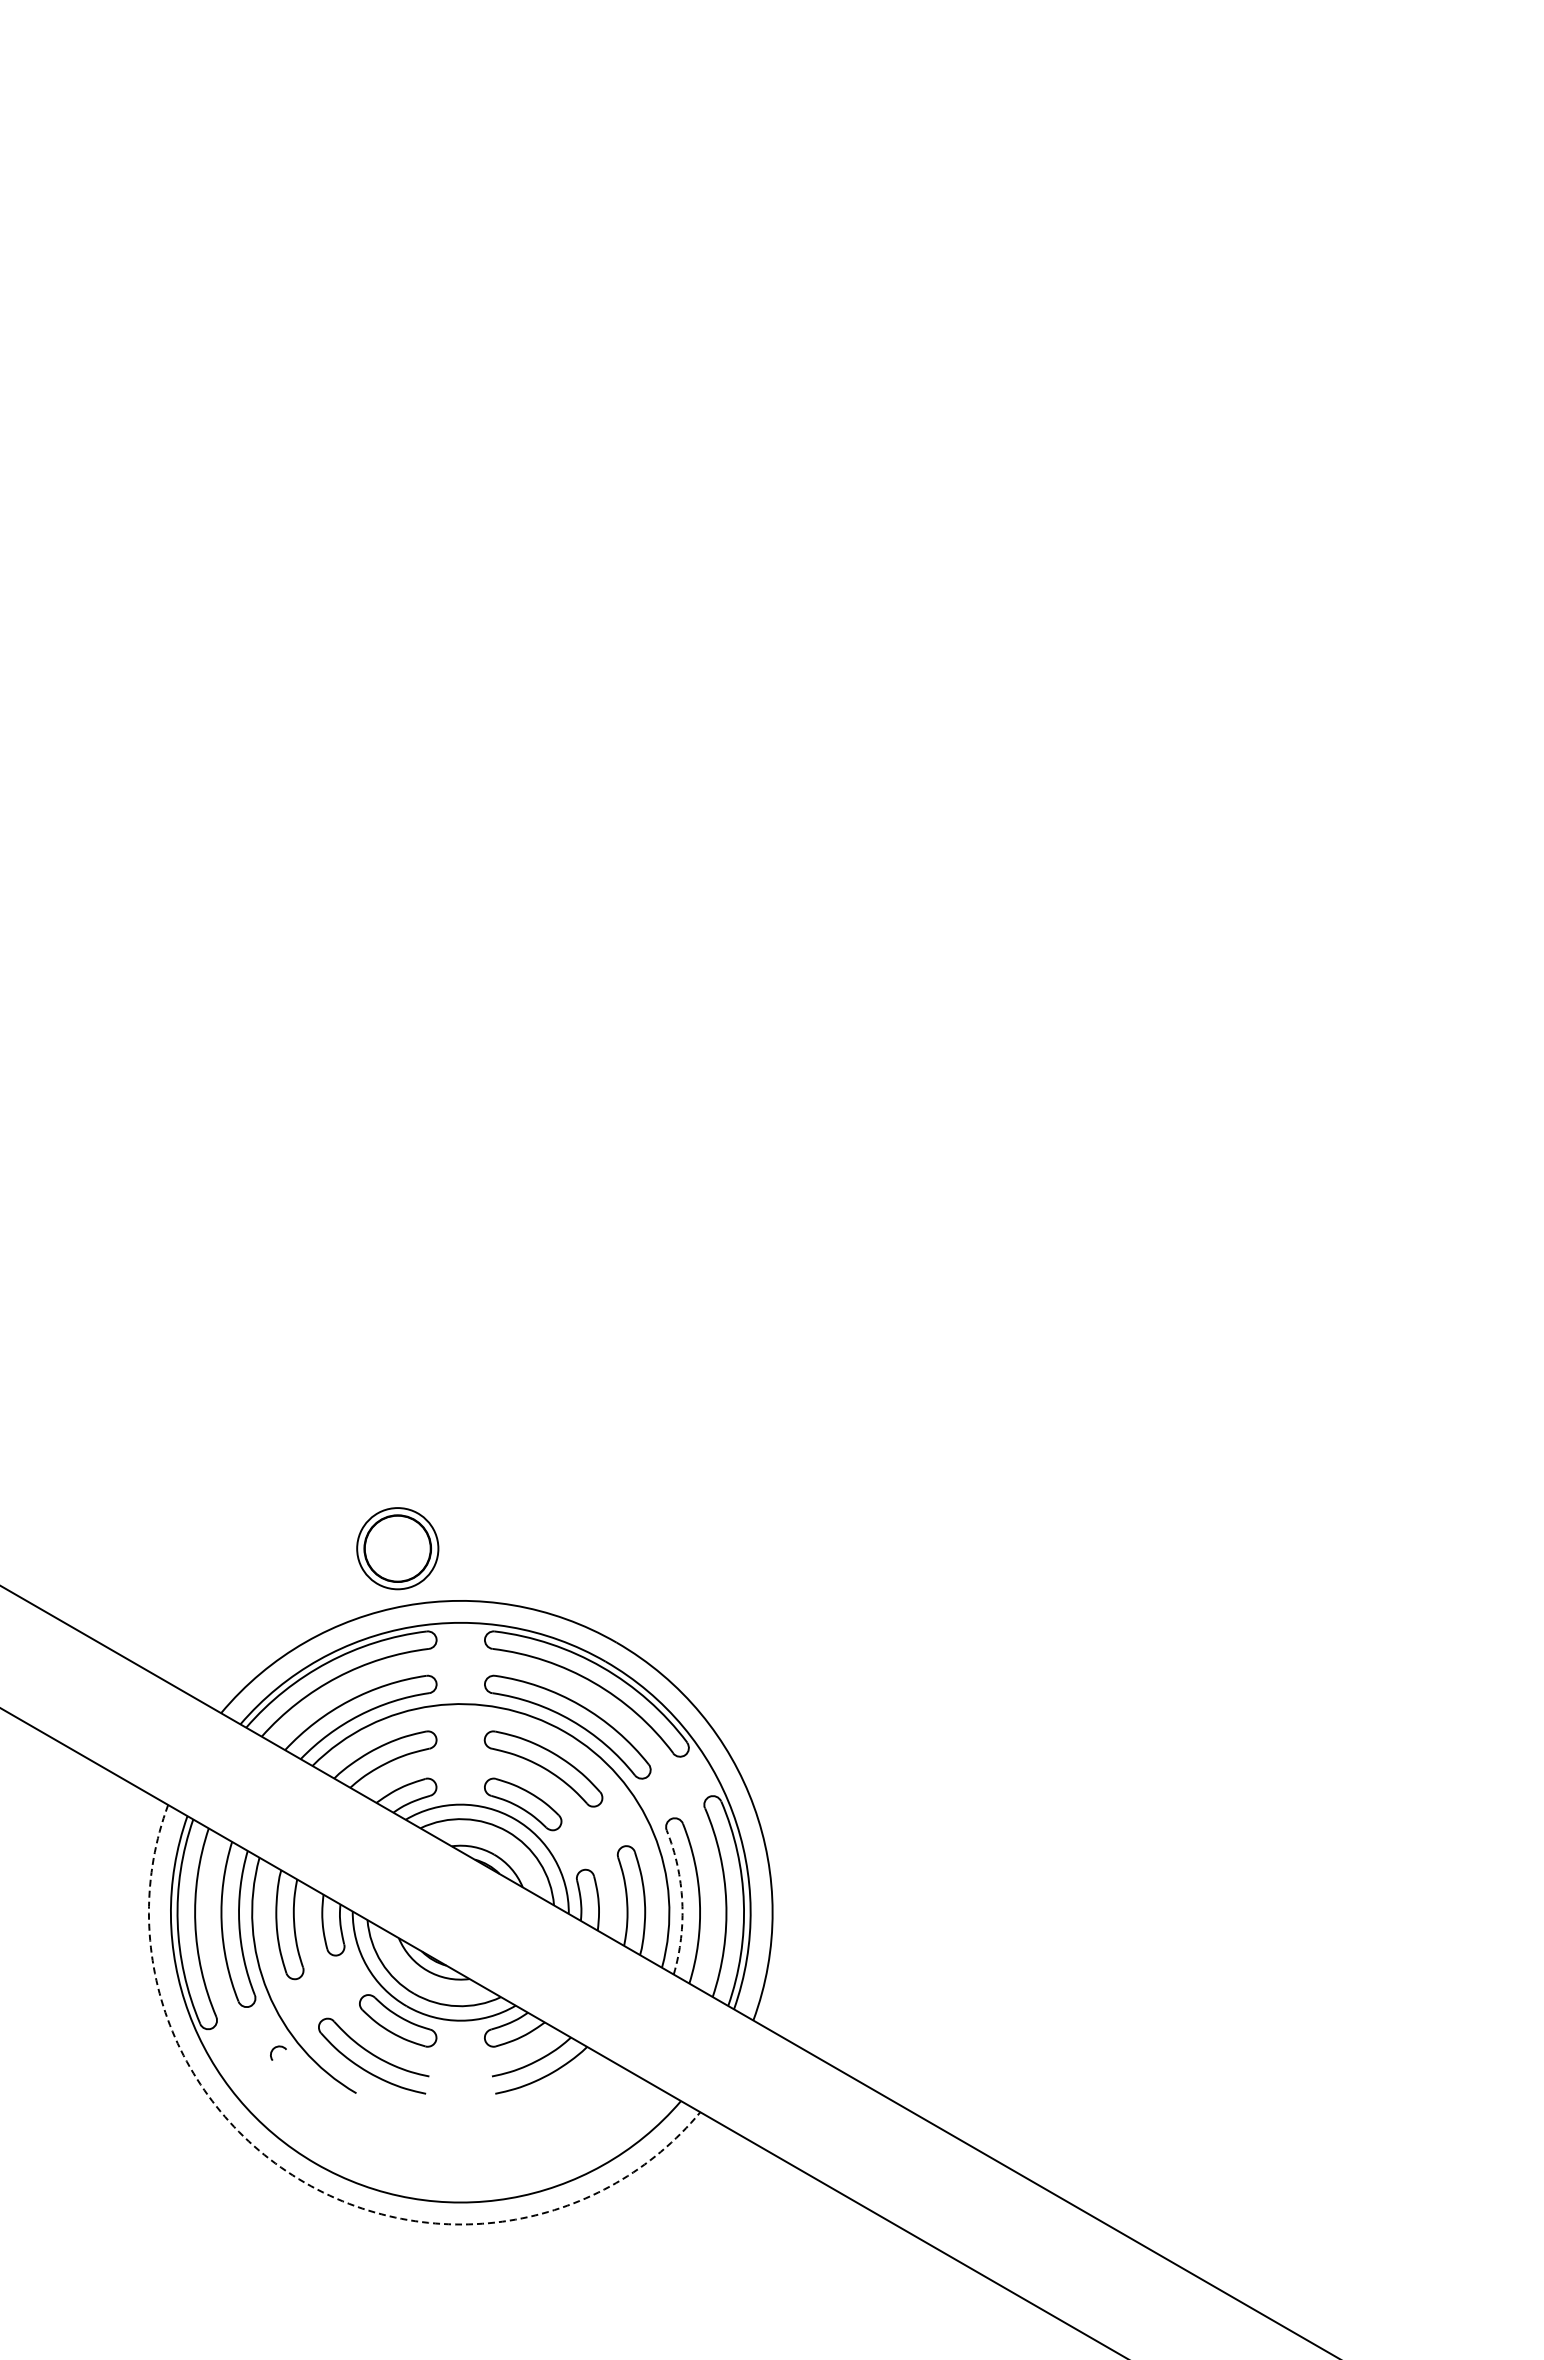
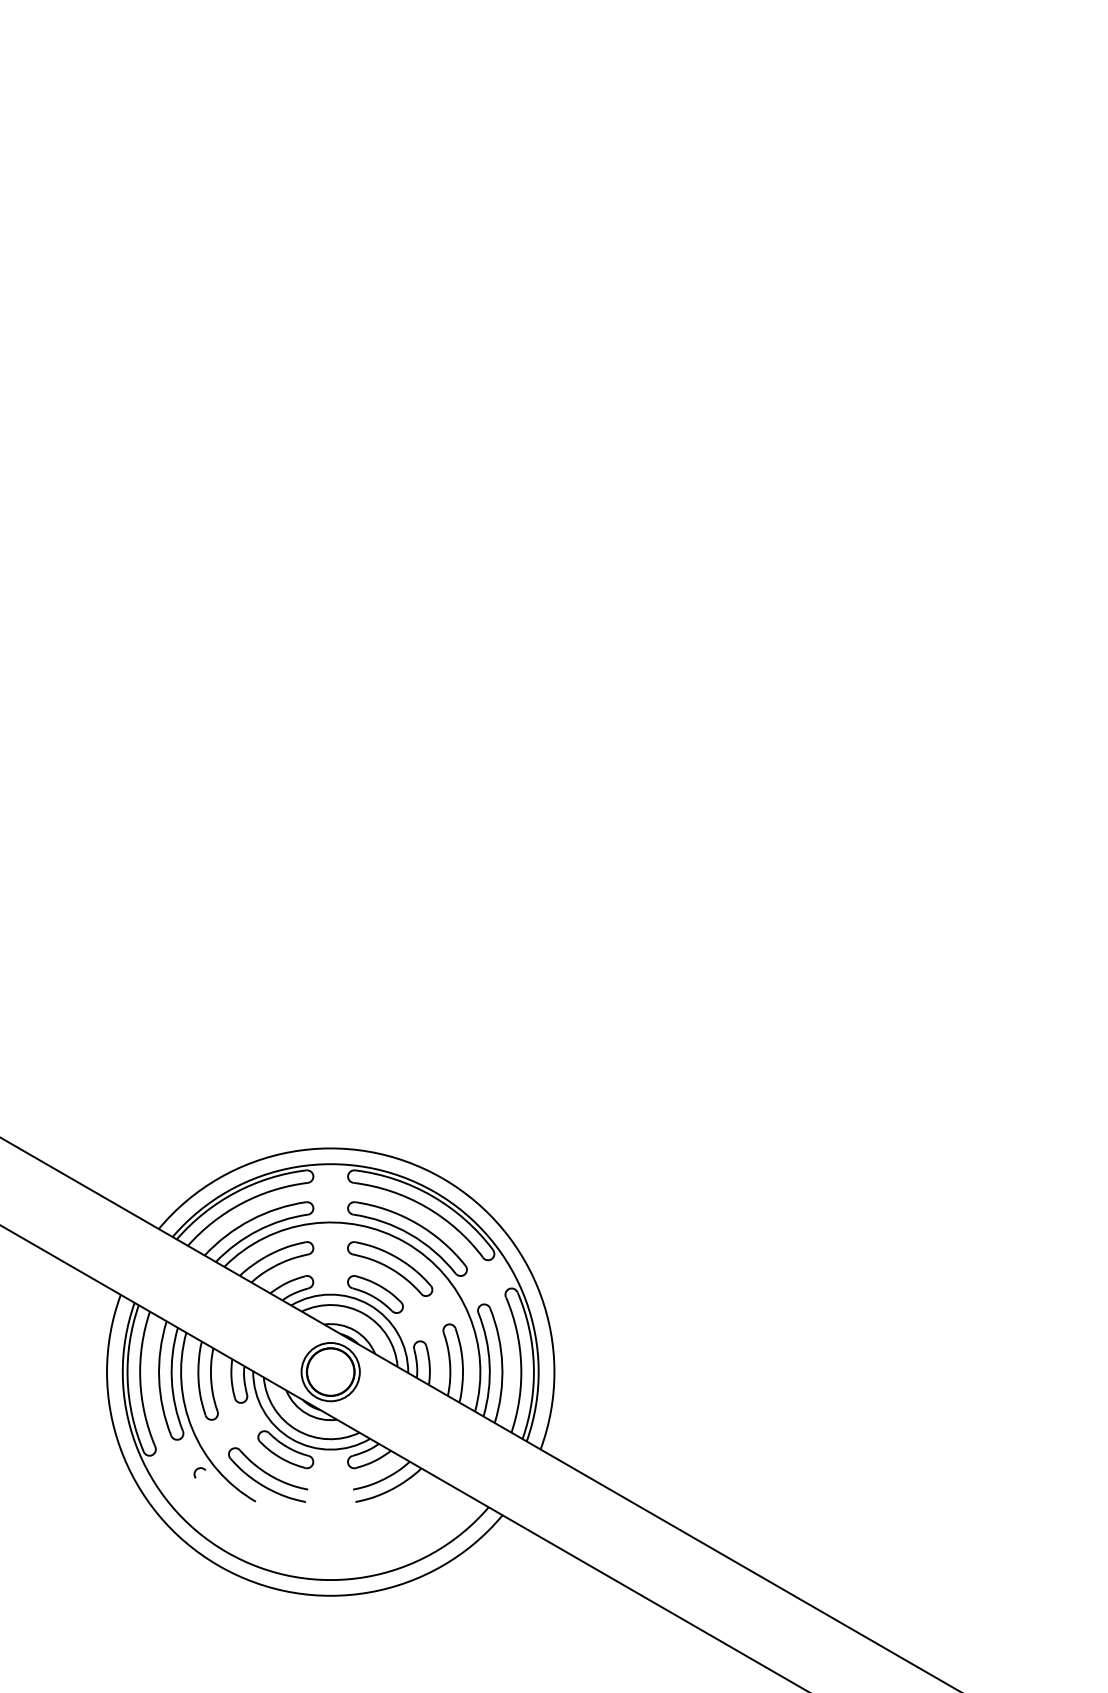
part: (397, 1548) -> (330, 1371), moved
arc: (682, 1901) -> (489, 1364), dashed -> solid
arc: (304, 2182) -> (218, 1565), dashed -> solid

